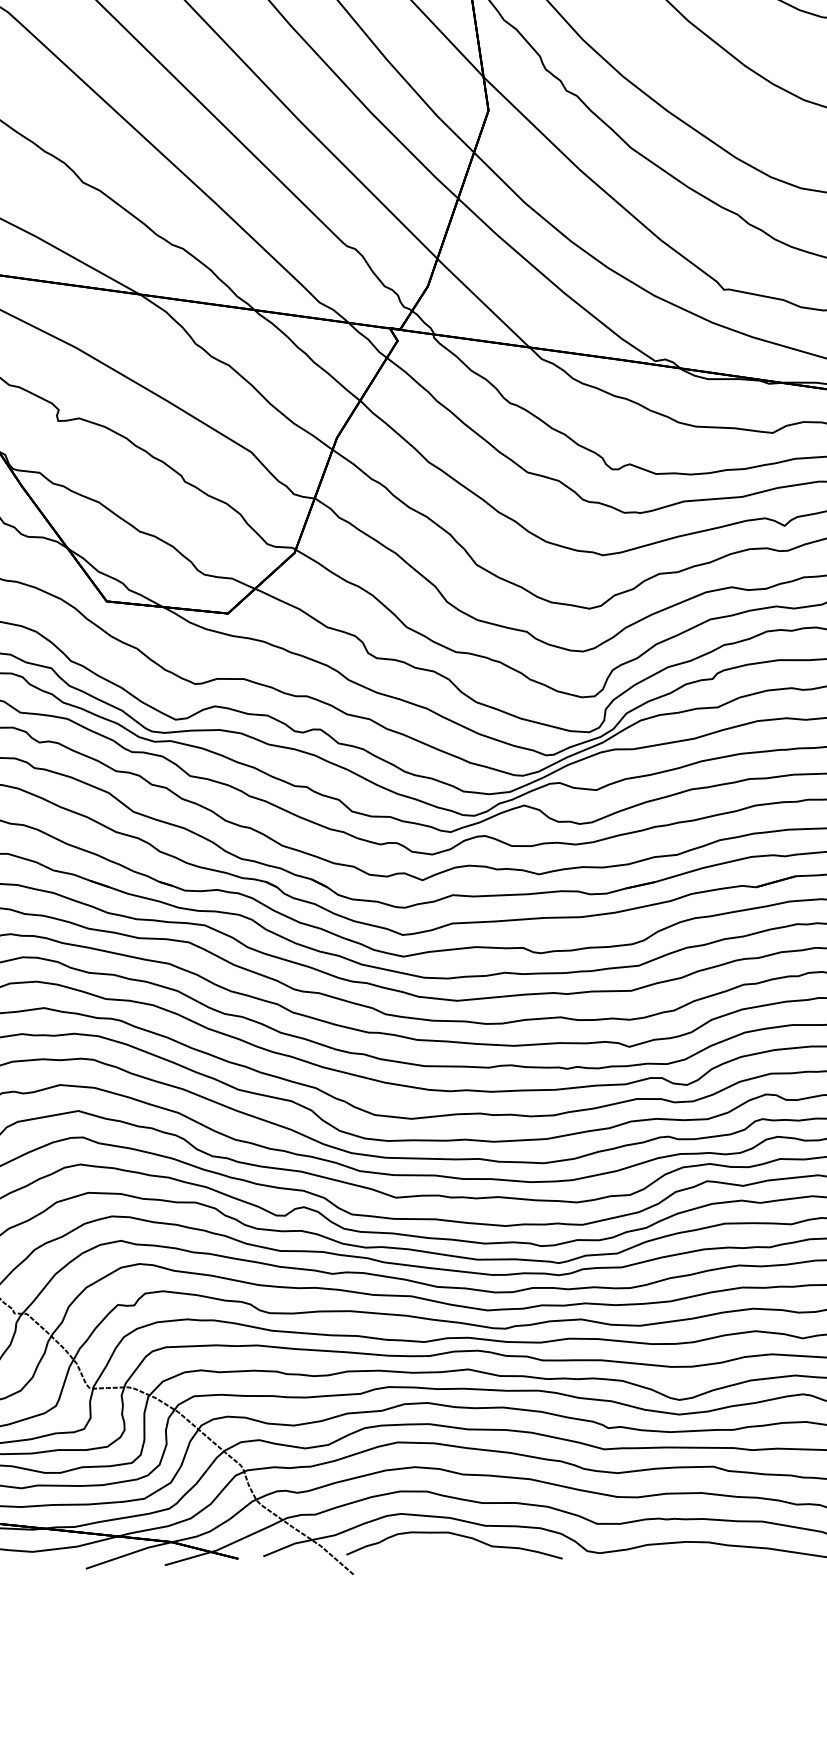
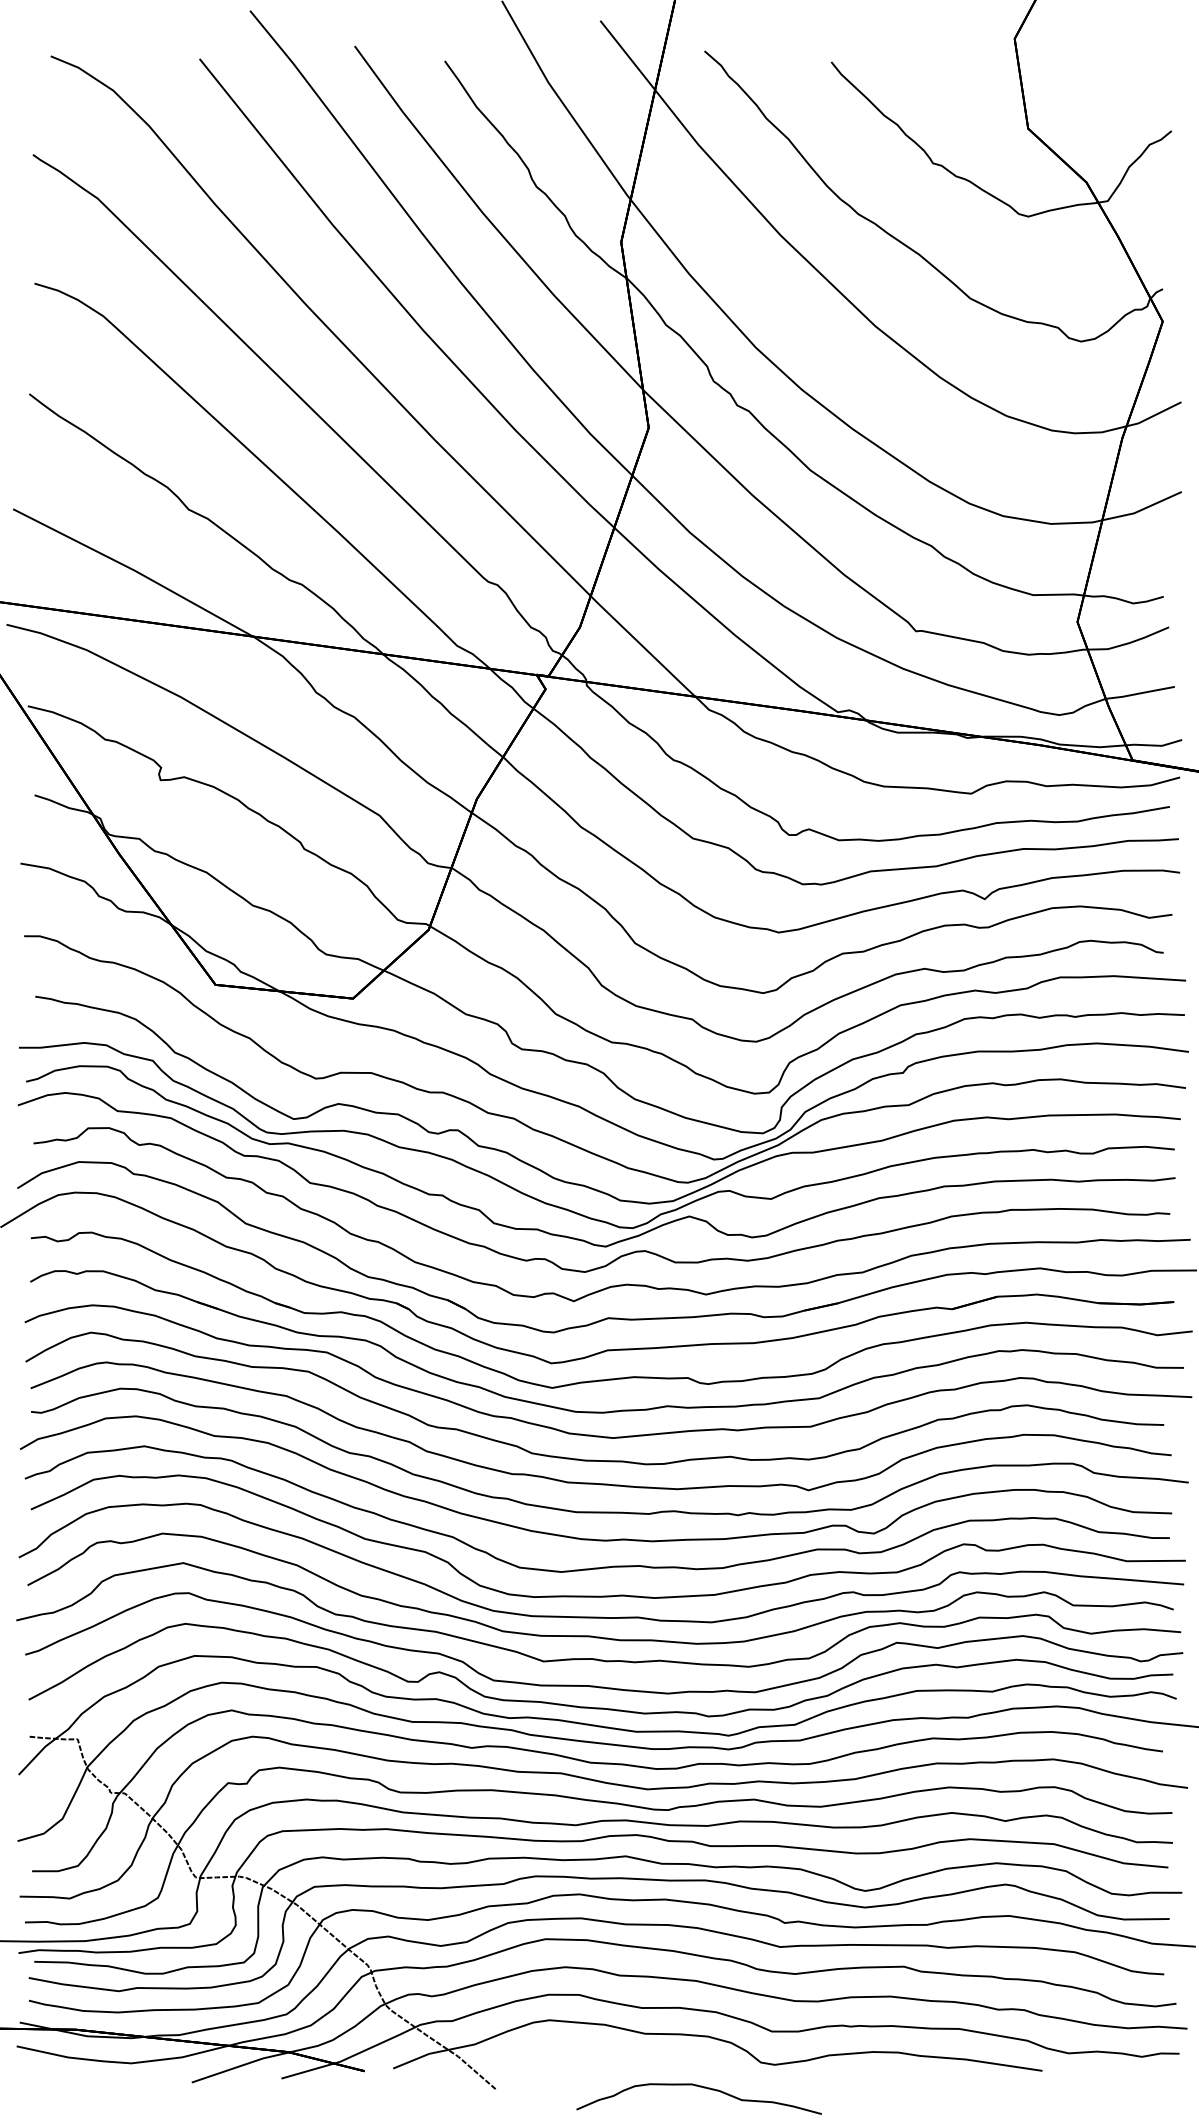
curve: (454, 1535) -> (699, 2087), moved

